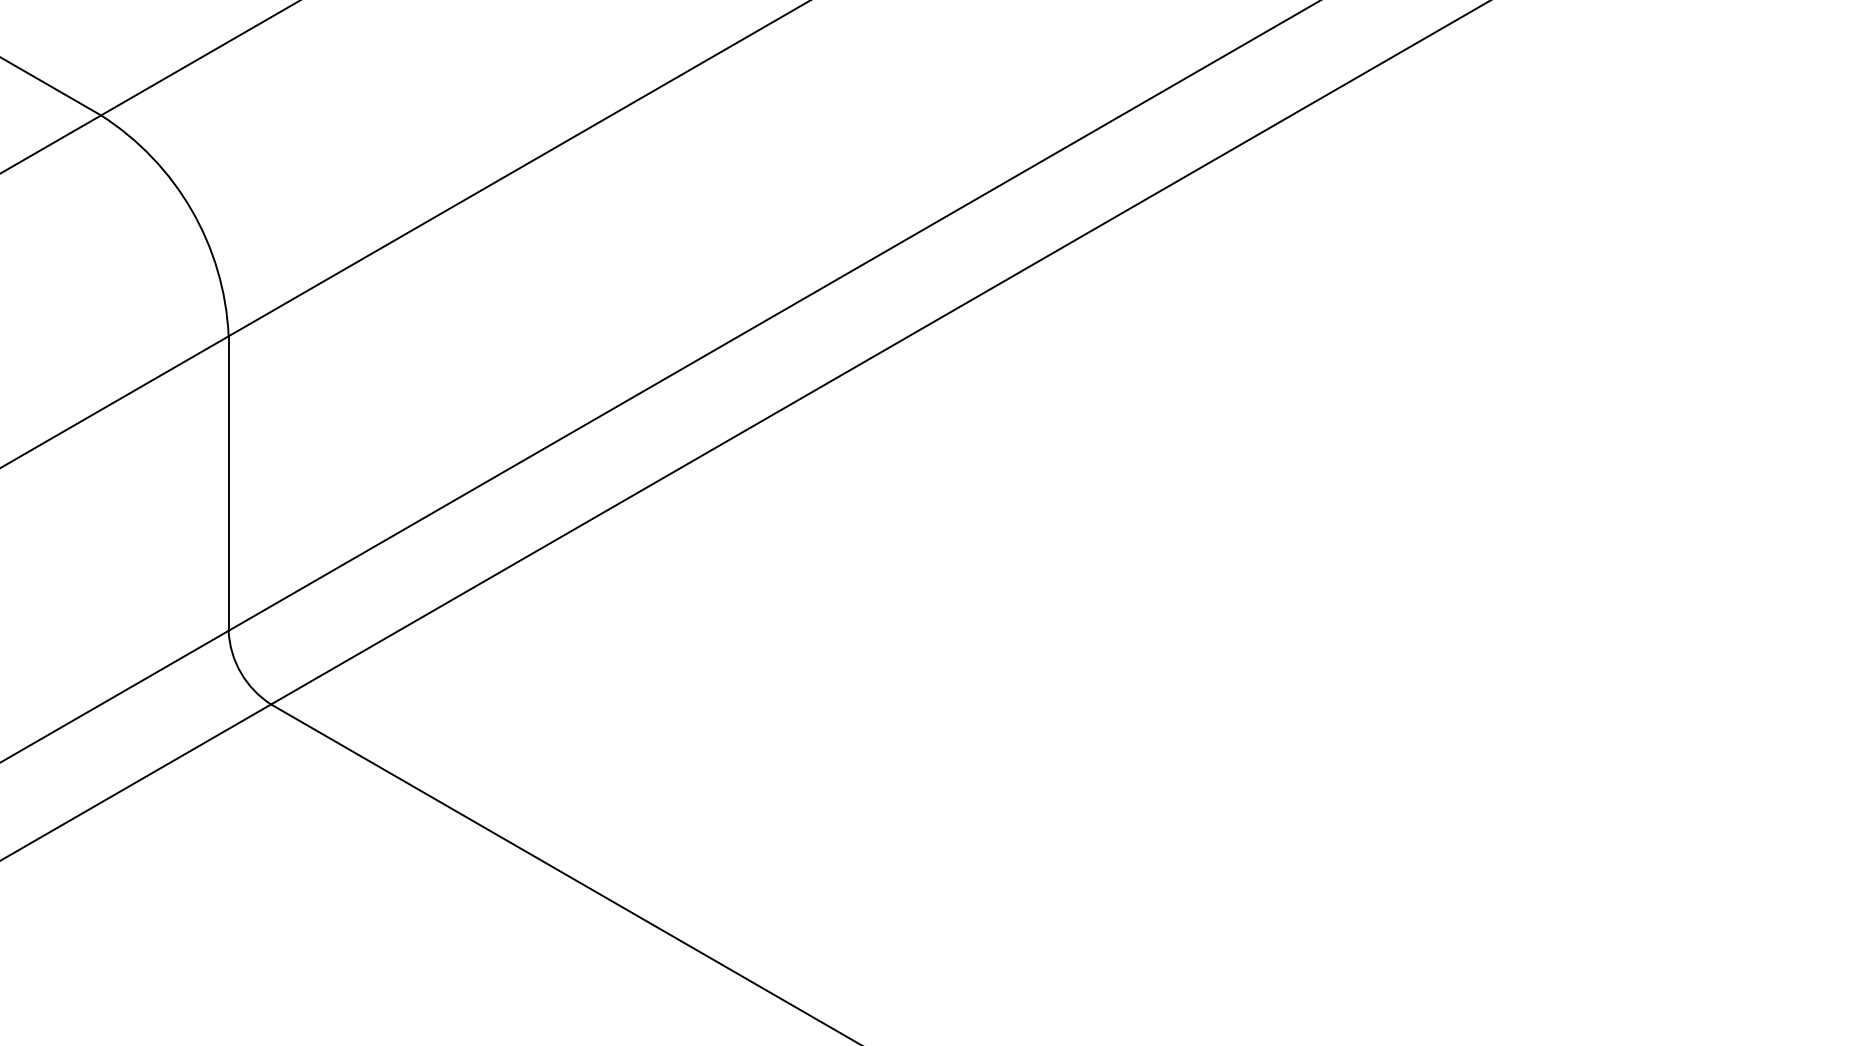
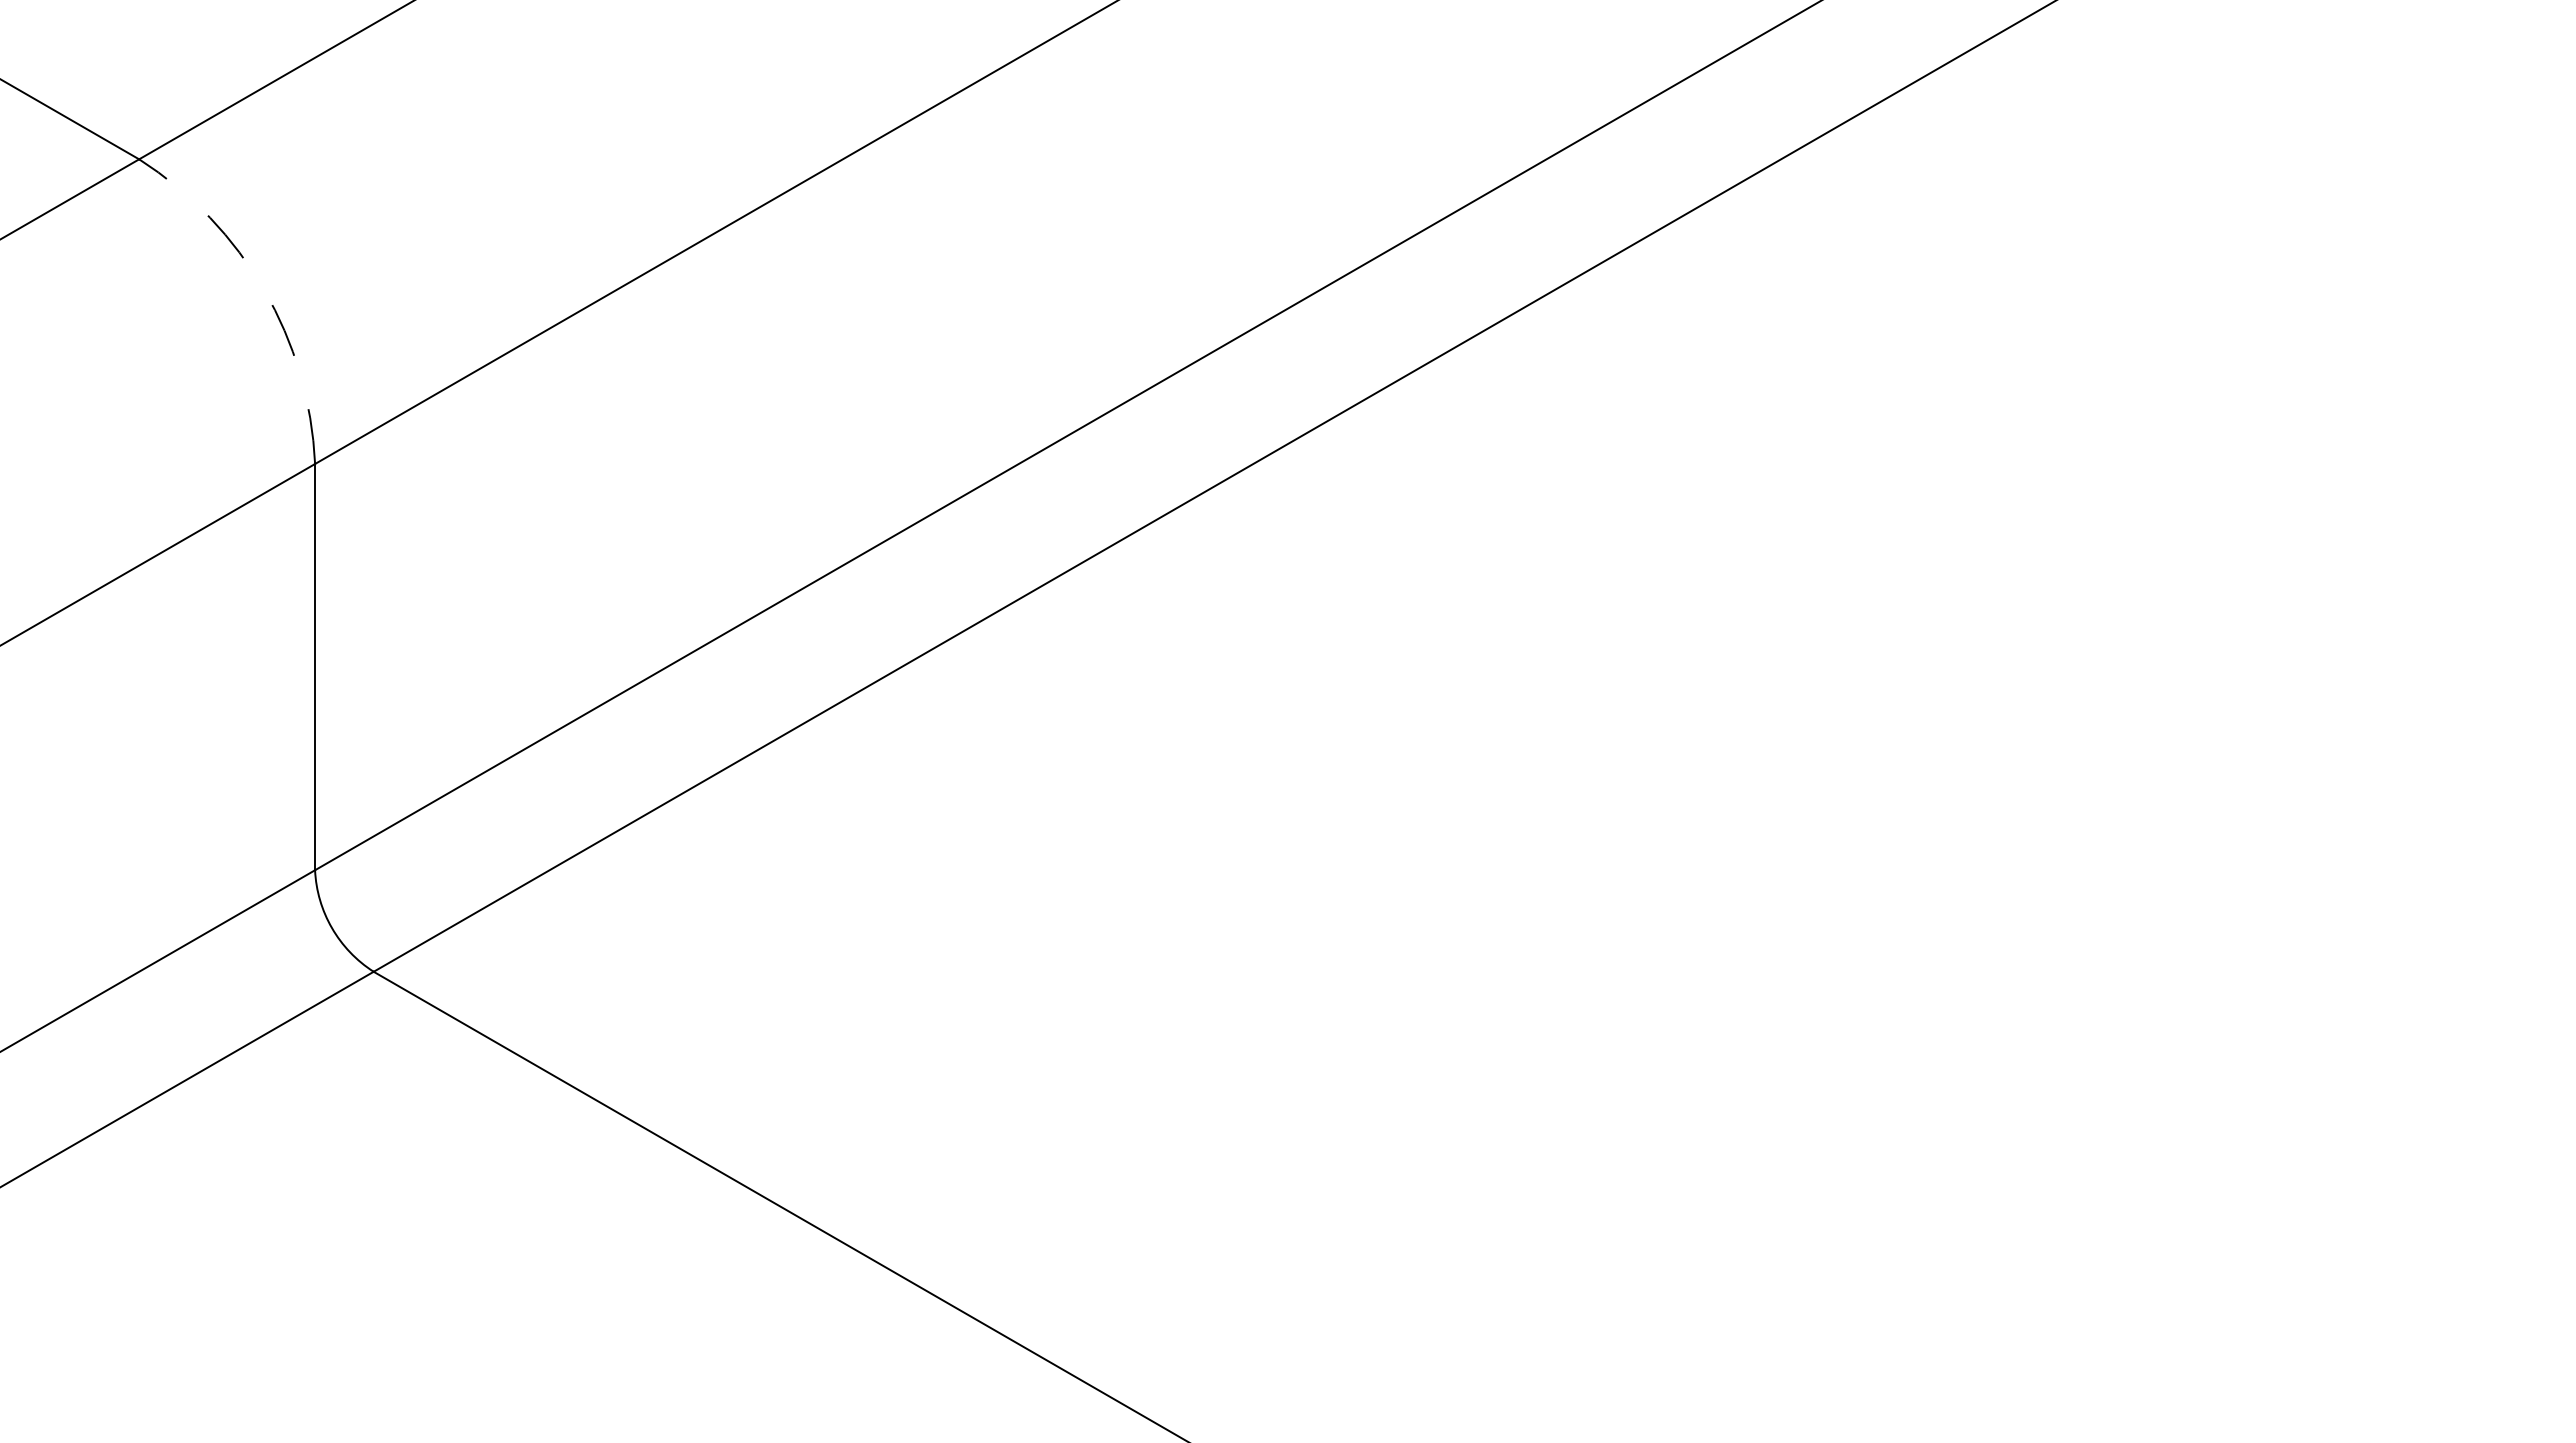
arc: (191, 210) -> (264, 290), solid -> dashed

